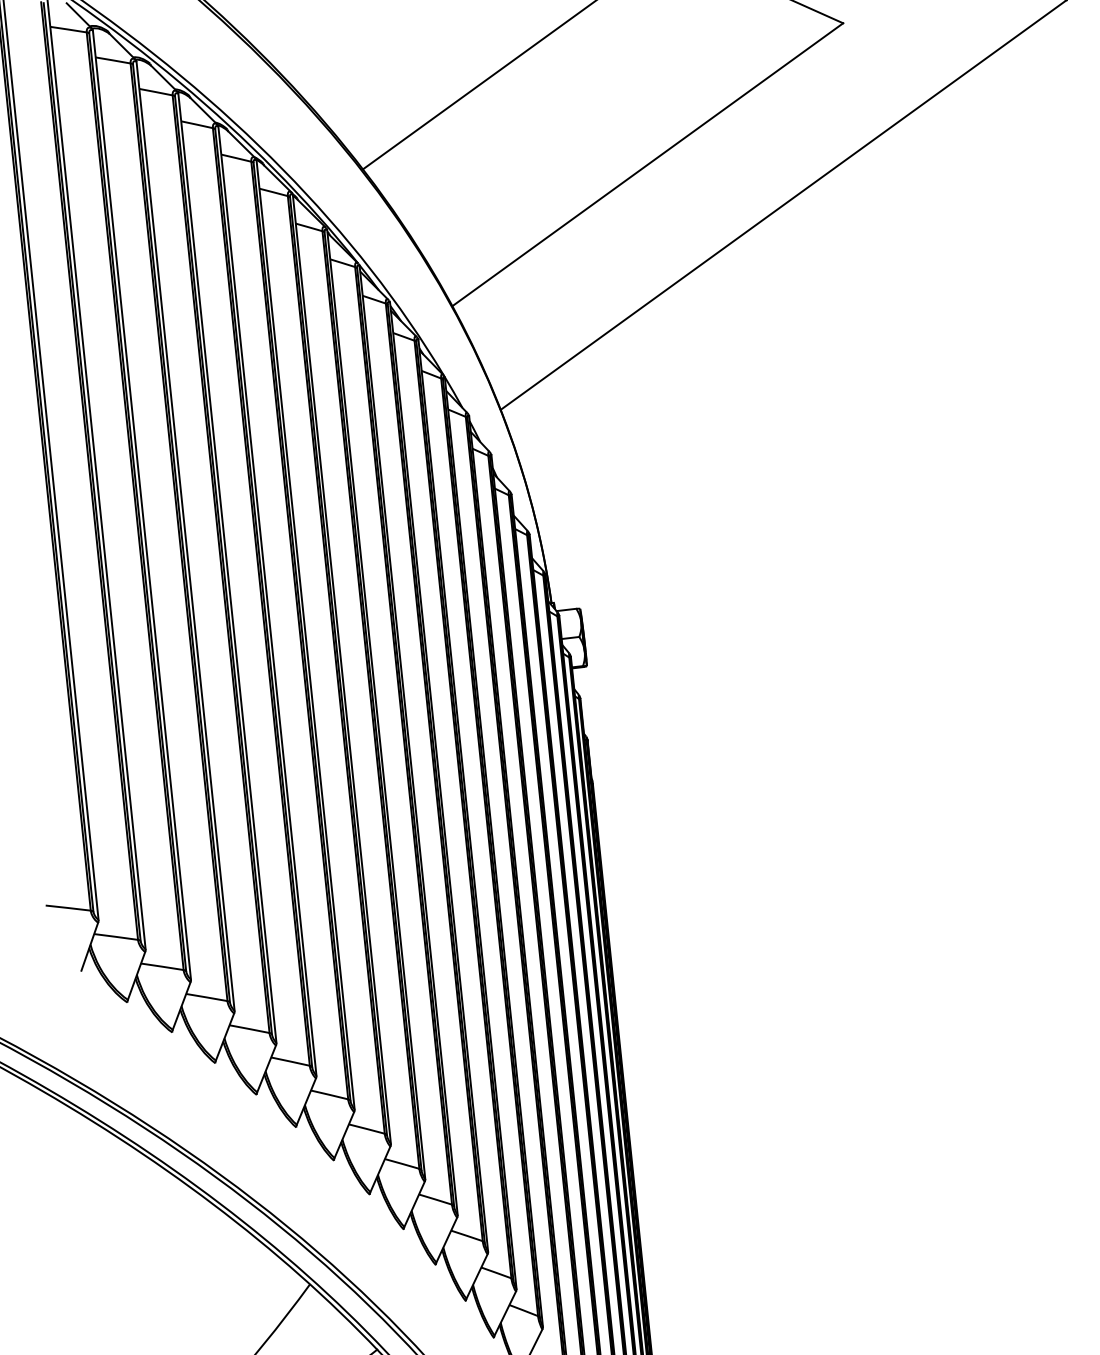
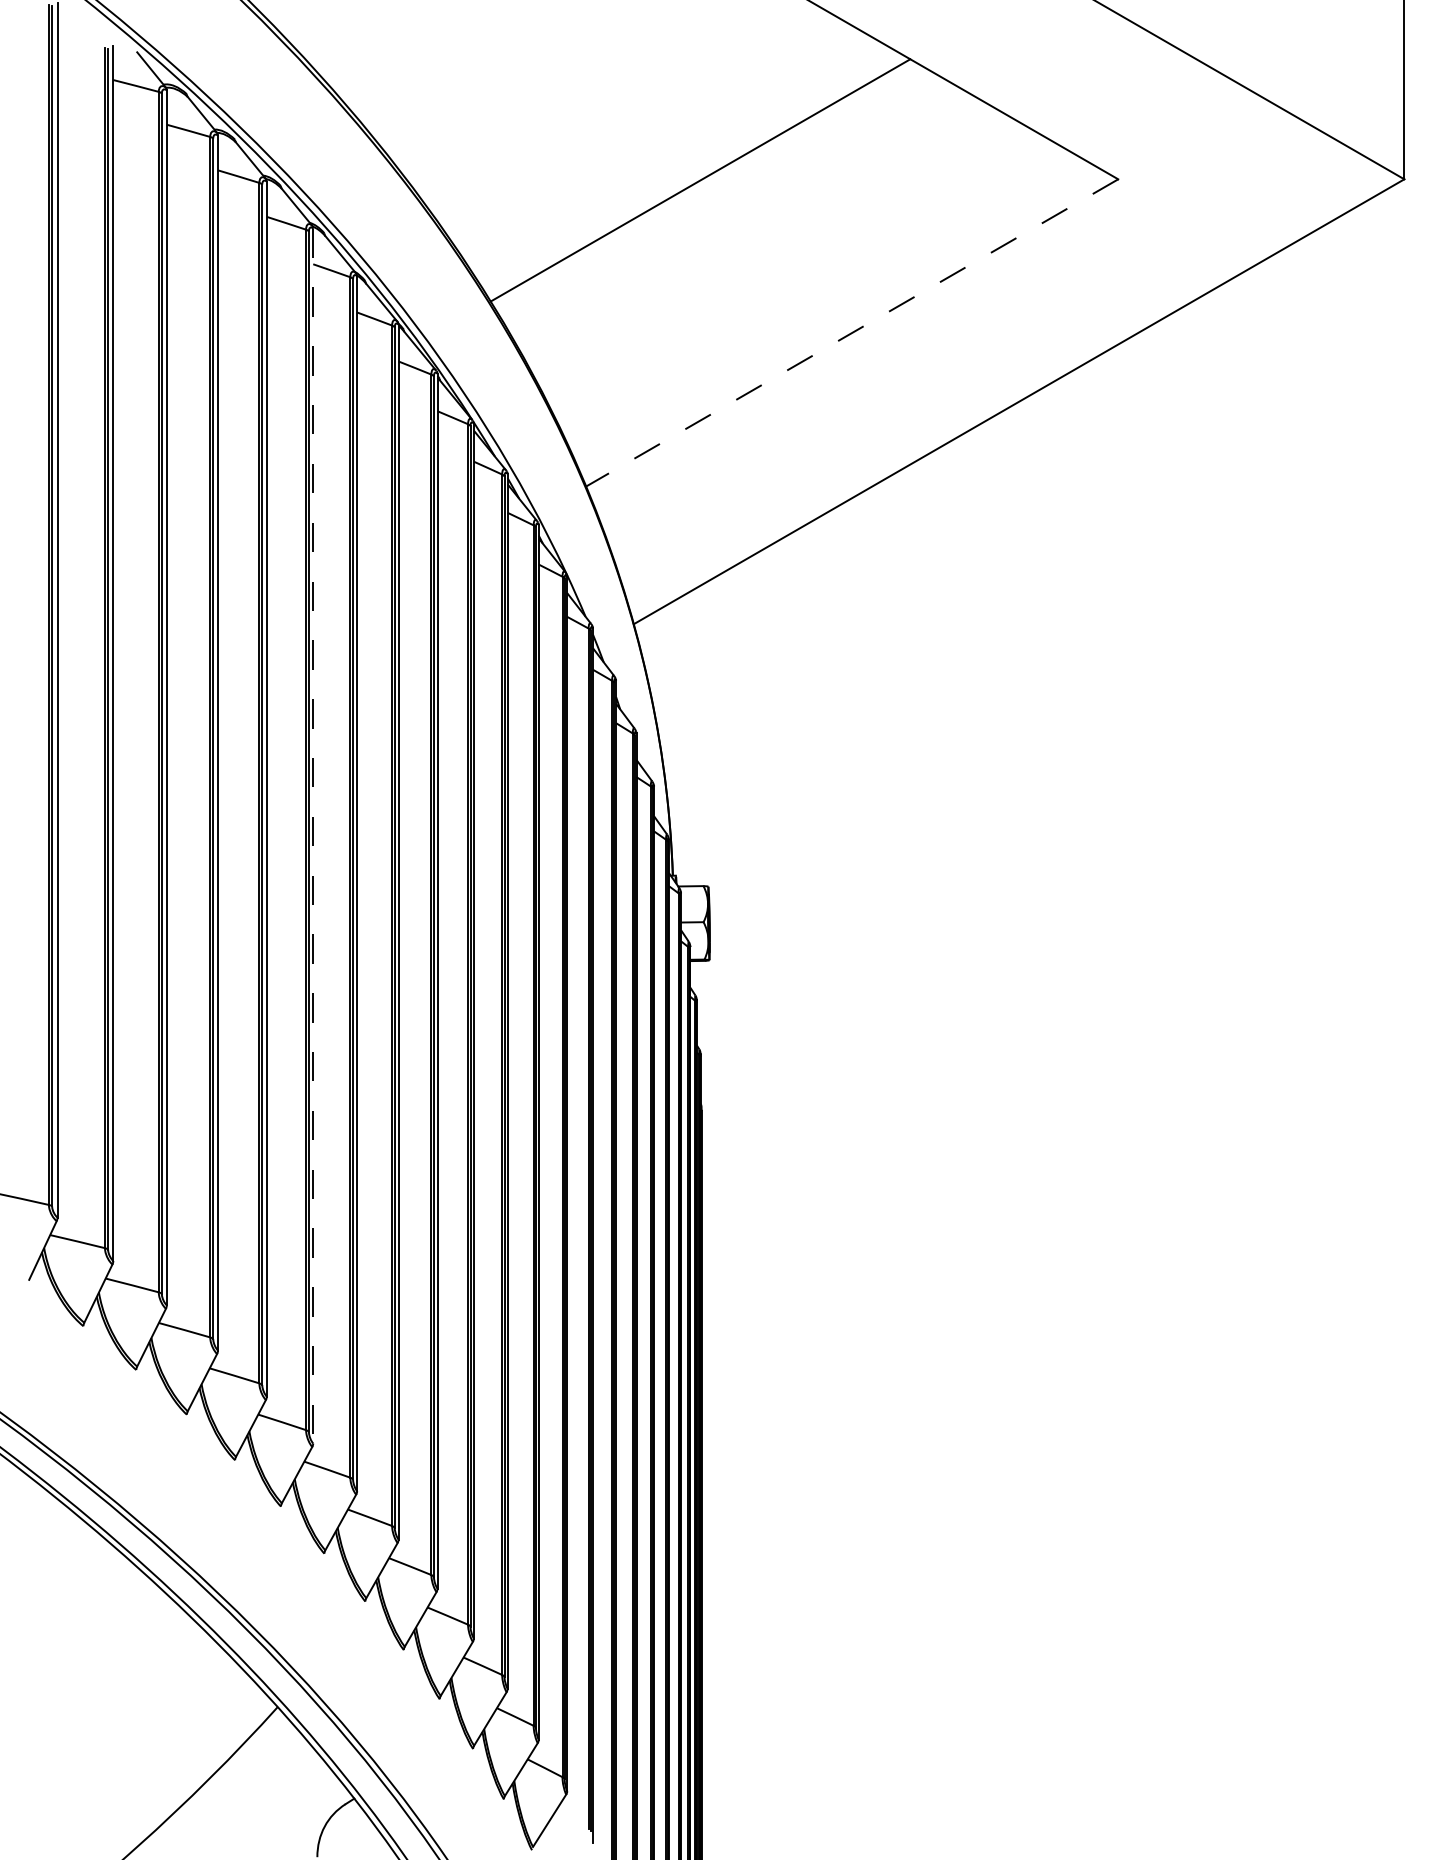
line: (647, 165) -> (851, 333), solid -> dashed
line: (267, 601) -> (313, 836), solid -> dashed

